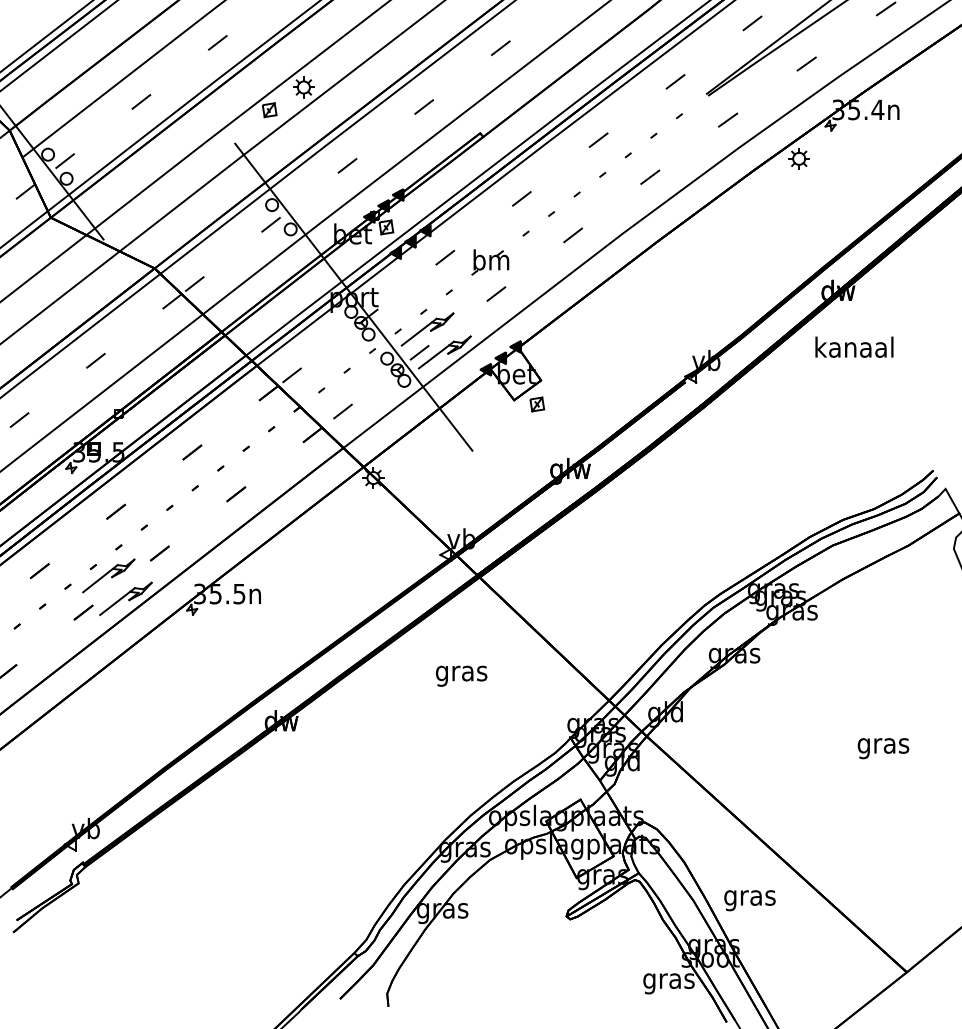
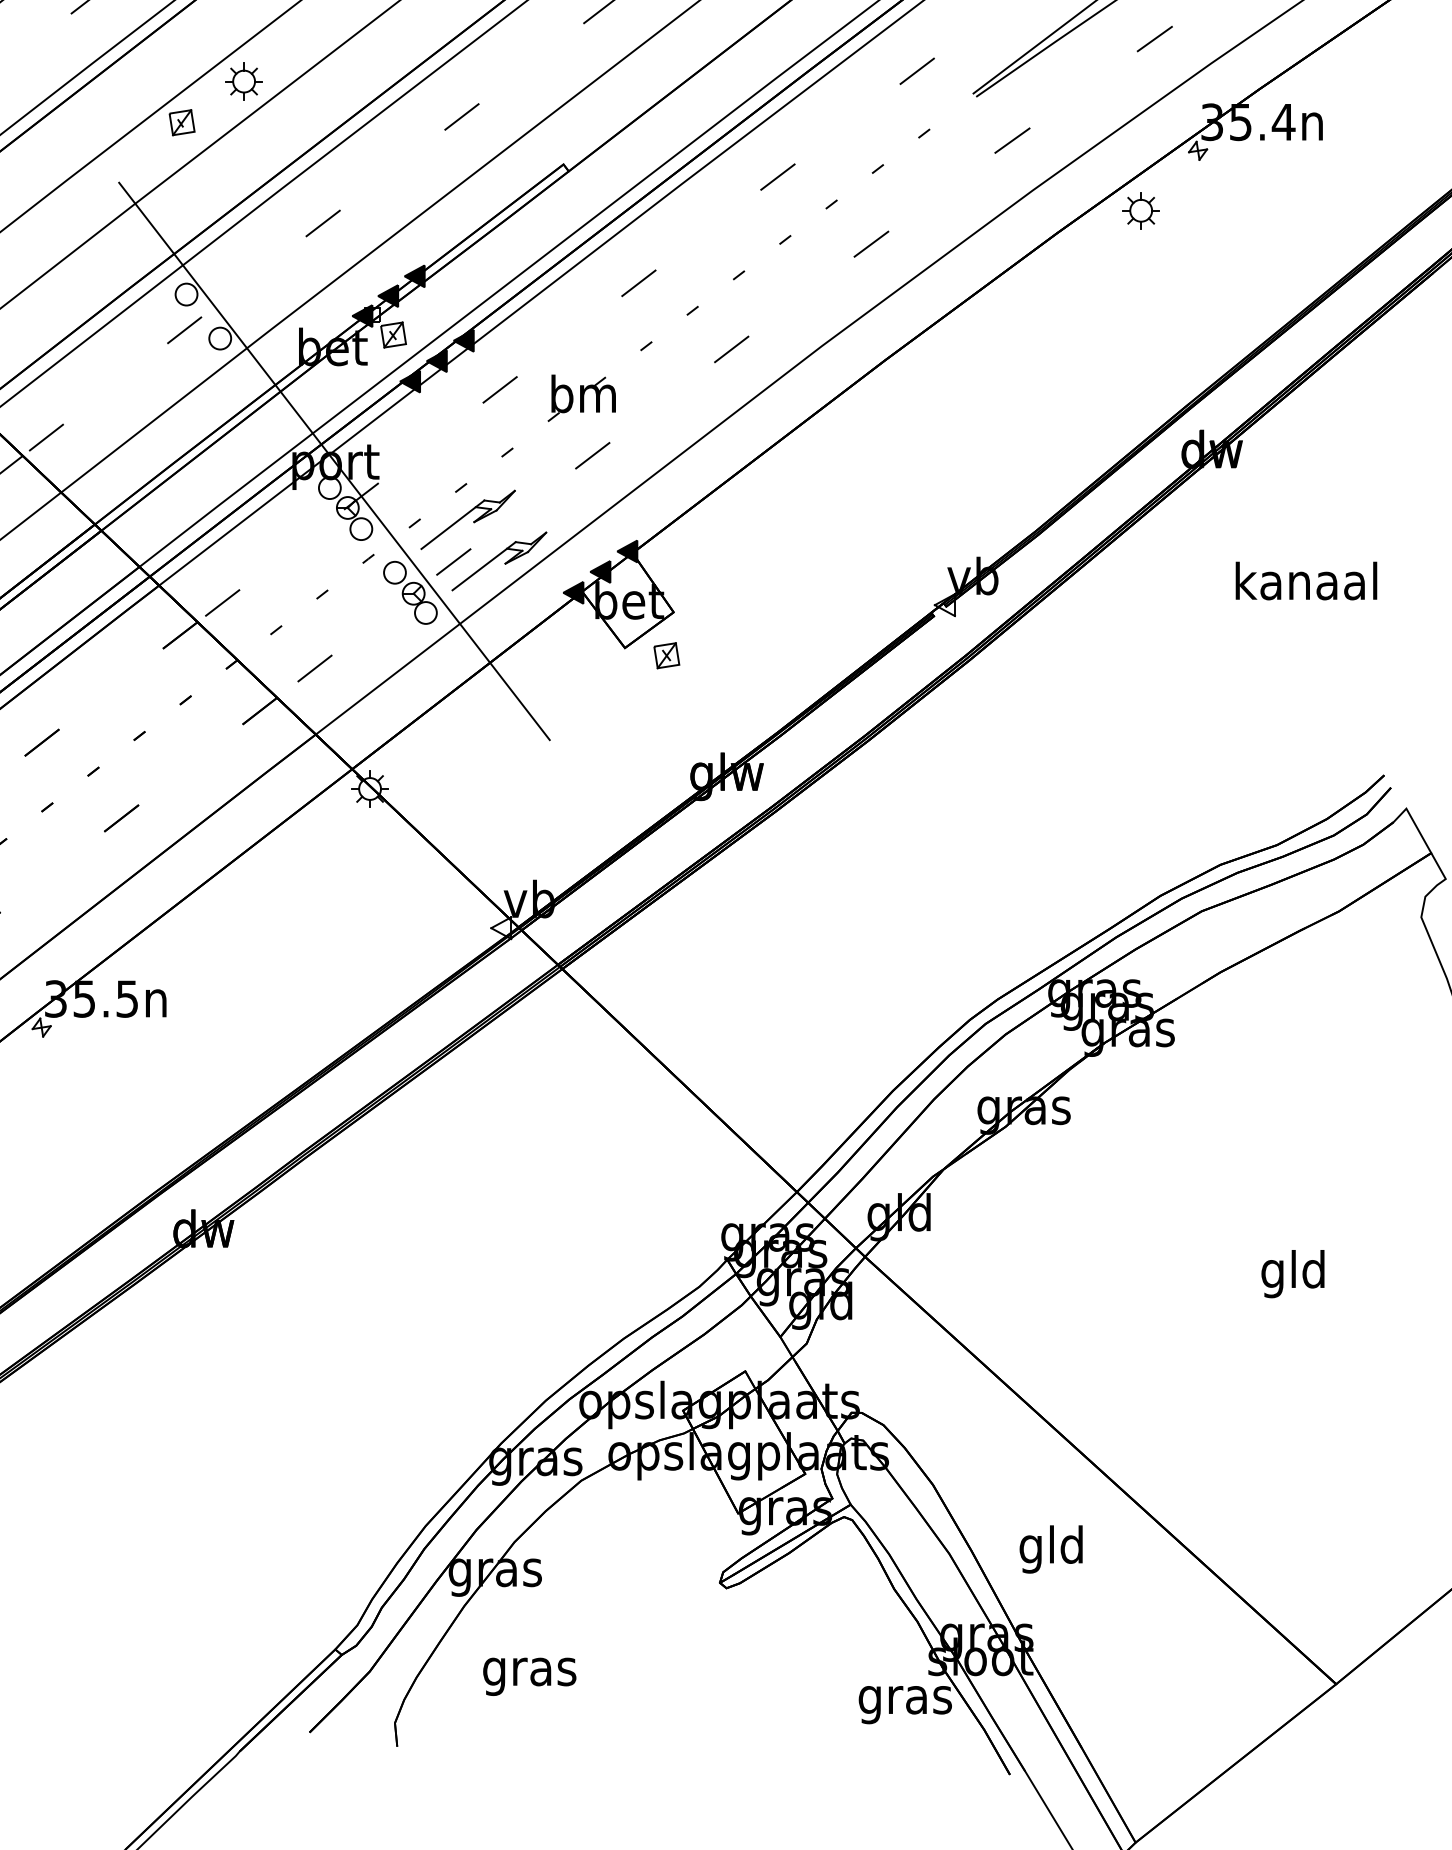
text: (854, 346) -> (1306, 579), moved
text: (461, 675) -> (529, 1675), moved
text: (883, 745) -> (1293, 1273), gras -> gld
text: (749, 897) -> (1051, 1548), gras -> gld

